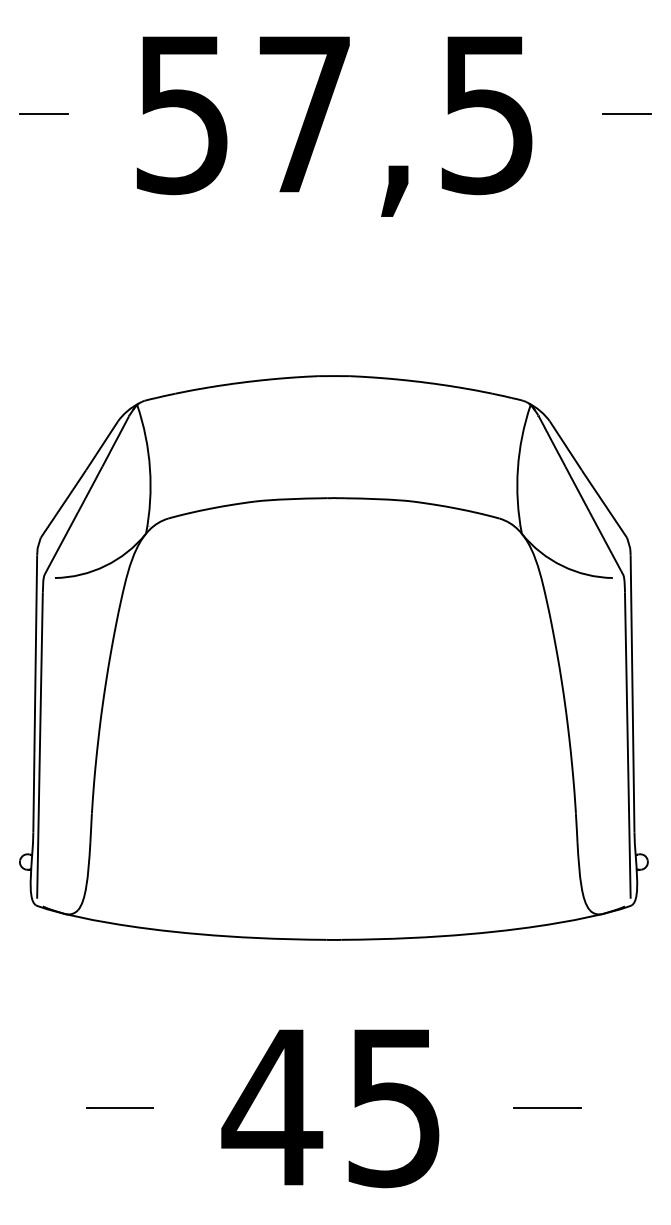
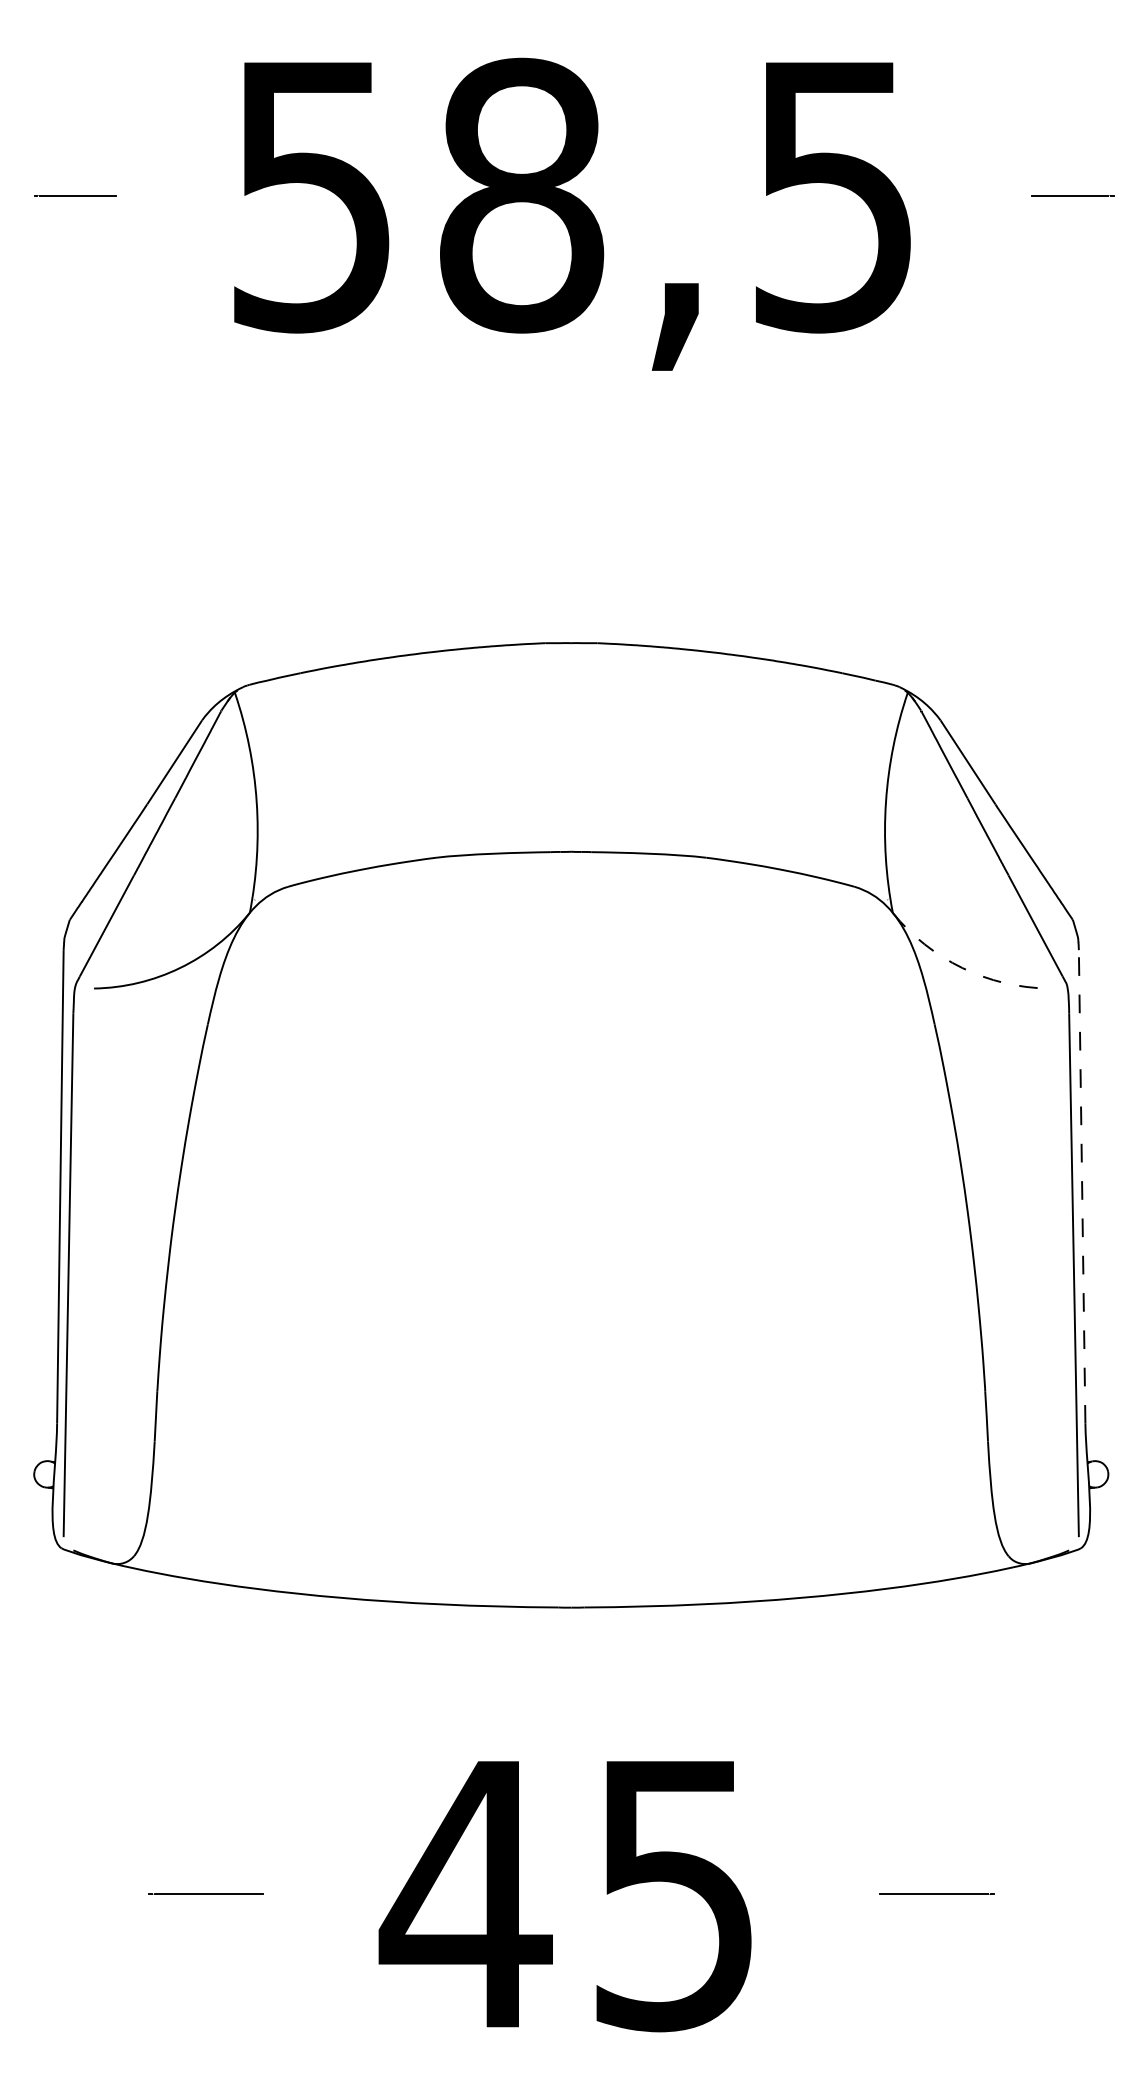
text: (305, 114) -> (522, 195), 57,5 -> 58,5
arc: (562, 566) -> (962, 968), solid -> dashed
line: (632, 693) -> (1082, 1186), solid -> dashed

